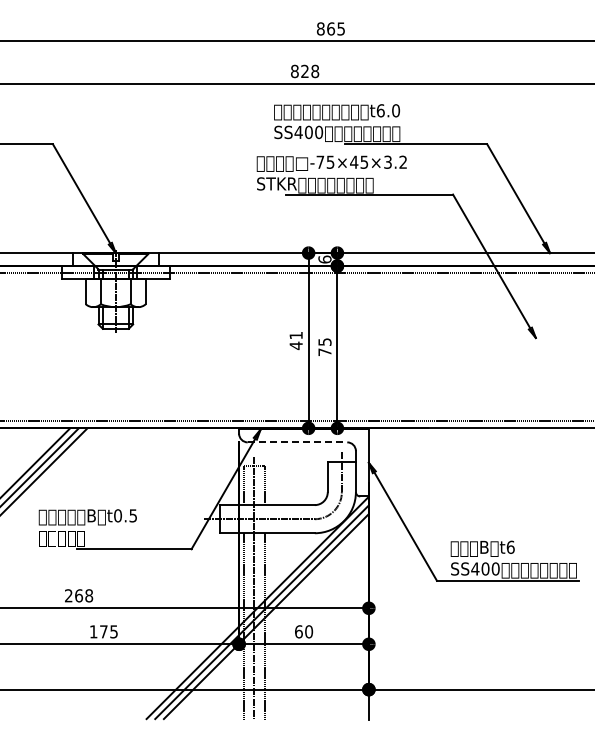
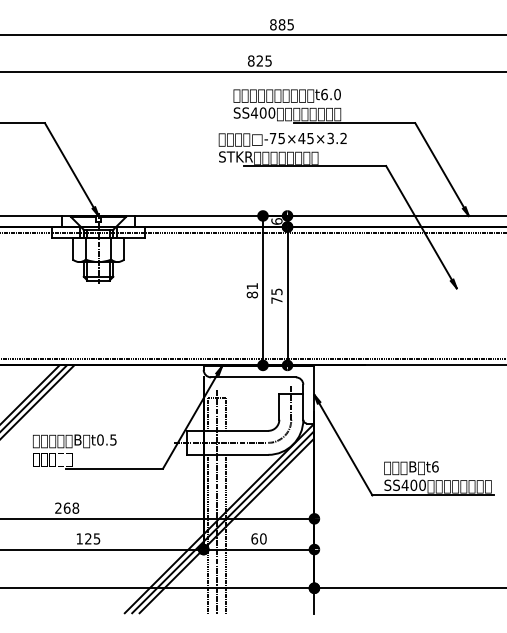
text: (331, 28) -> (282, 24), 865 -> 885
text: (315, 71) -> (268, 61), 828 -> 825
text: (295, 345) -> (251, 294), 41 -> 81
line: (297, 442) -> (253, 377), dashed -> solid
text: (103, 631) -> (88, 538), 175 -> 125

